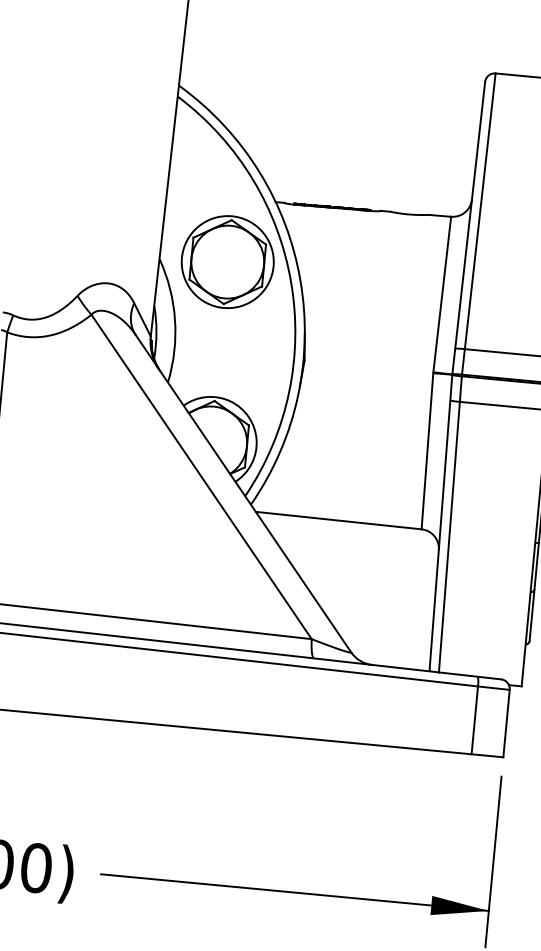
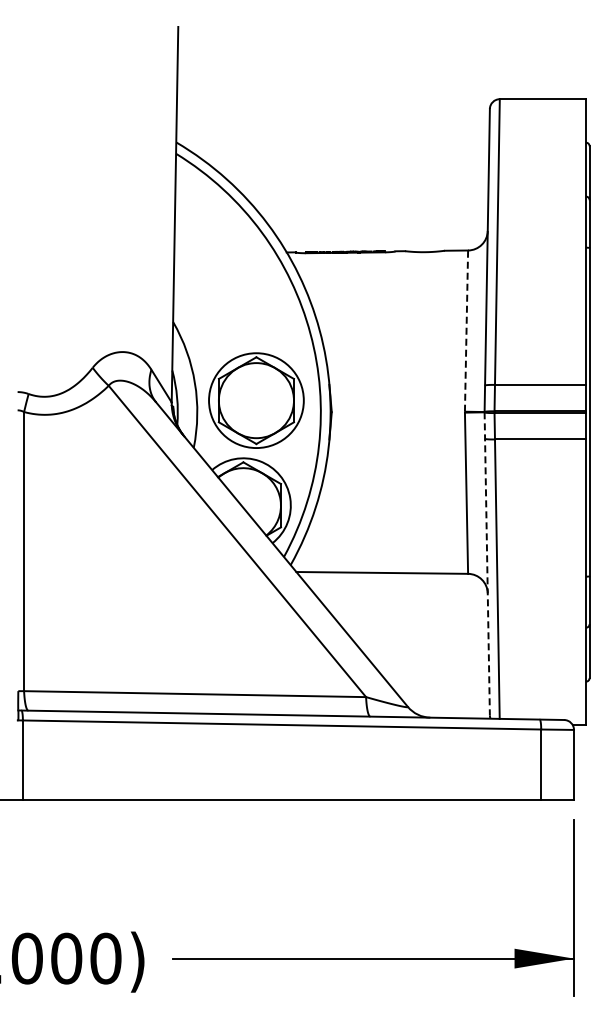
part: (227, 261) -> (256, 400), moved
line: (442, 294) -> (466, 331), solid -> dashed
line: (441, 521) -> (487, 563), solid -> dashed

